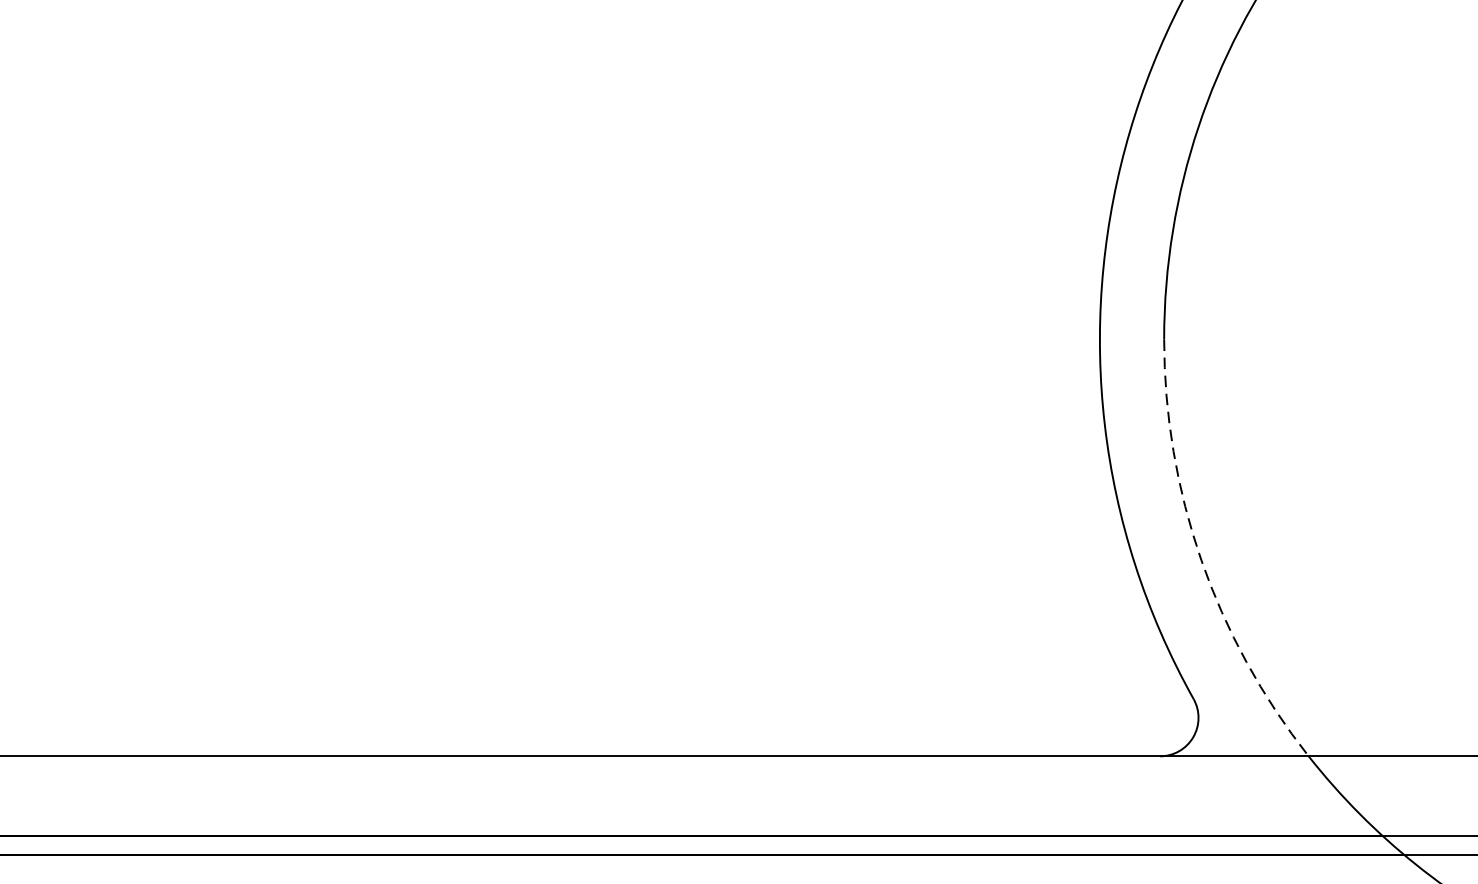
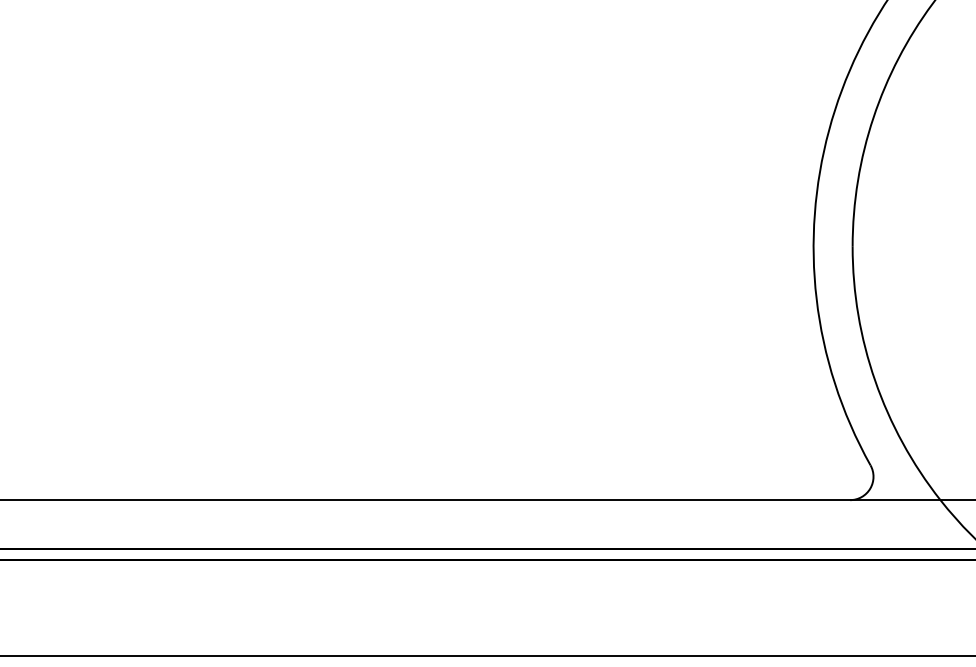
arc: (1201, 559) -> (875, 380), dashed -> solid

